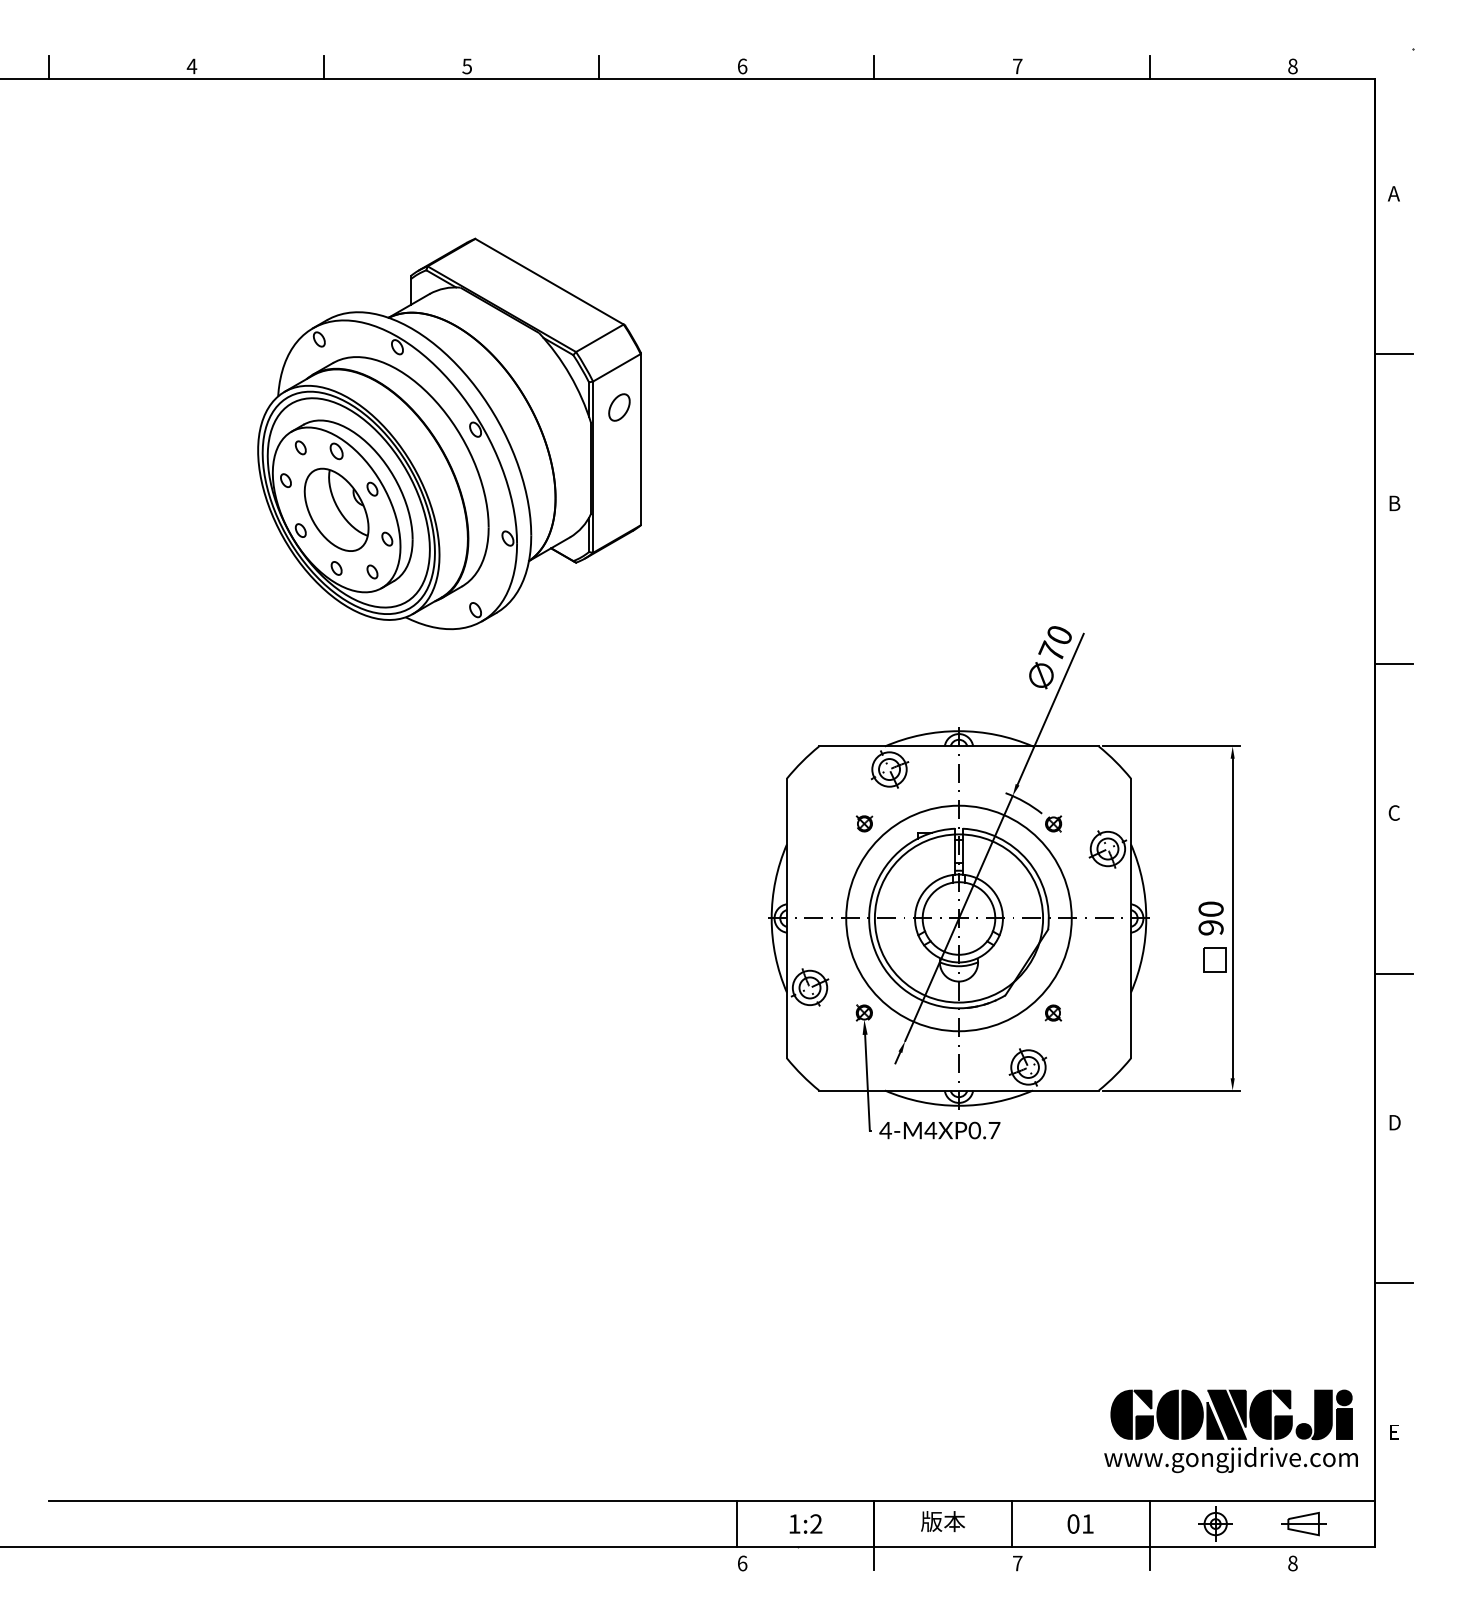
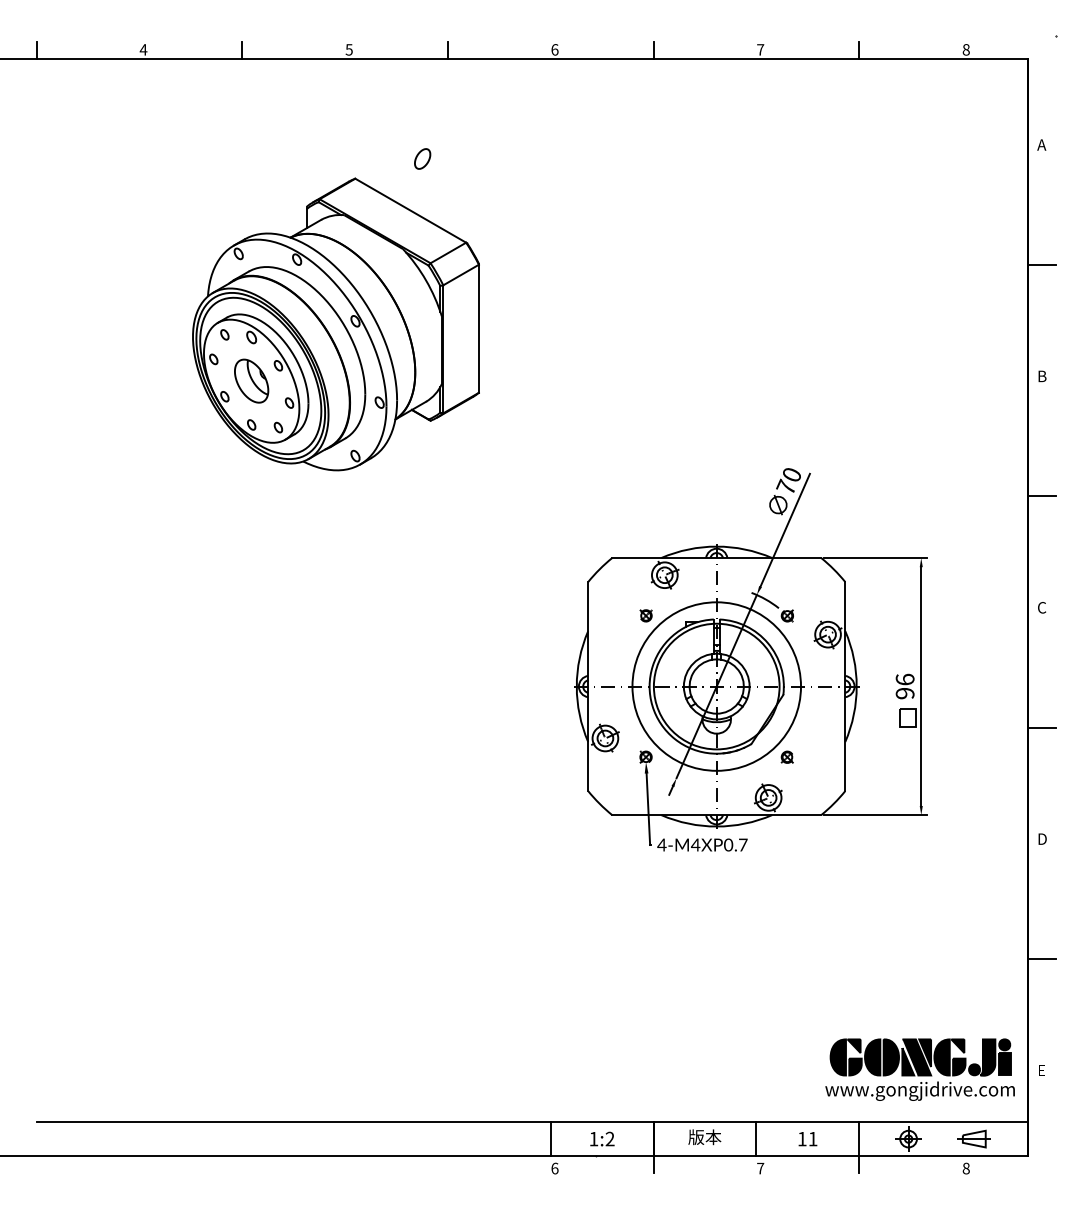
part: (619, 407) -> (422, 158), moved
part: (336, 509) -> (251, 380), size x0.7
text: (1210, 908) -> (904, 679), 90 -> 96
text: (1073, 1523) -> (802, 1138), 01 -> 11

